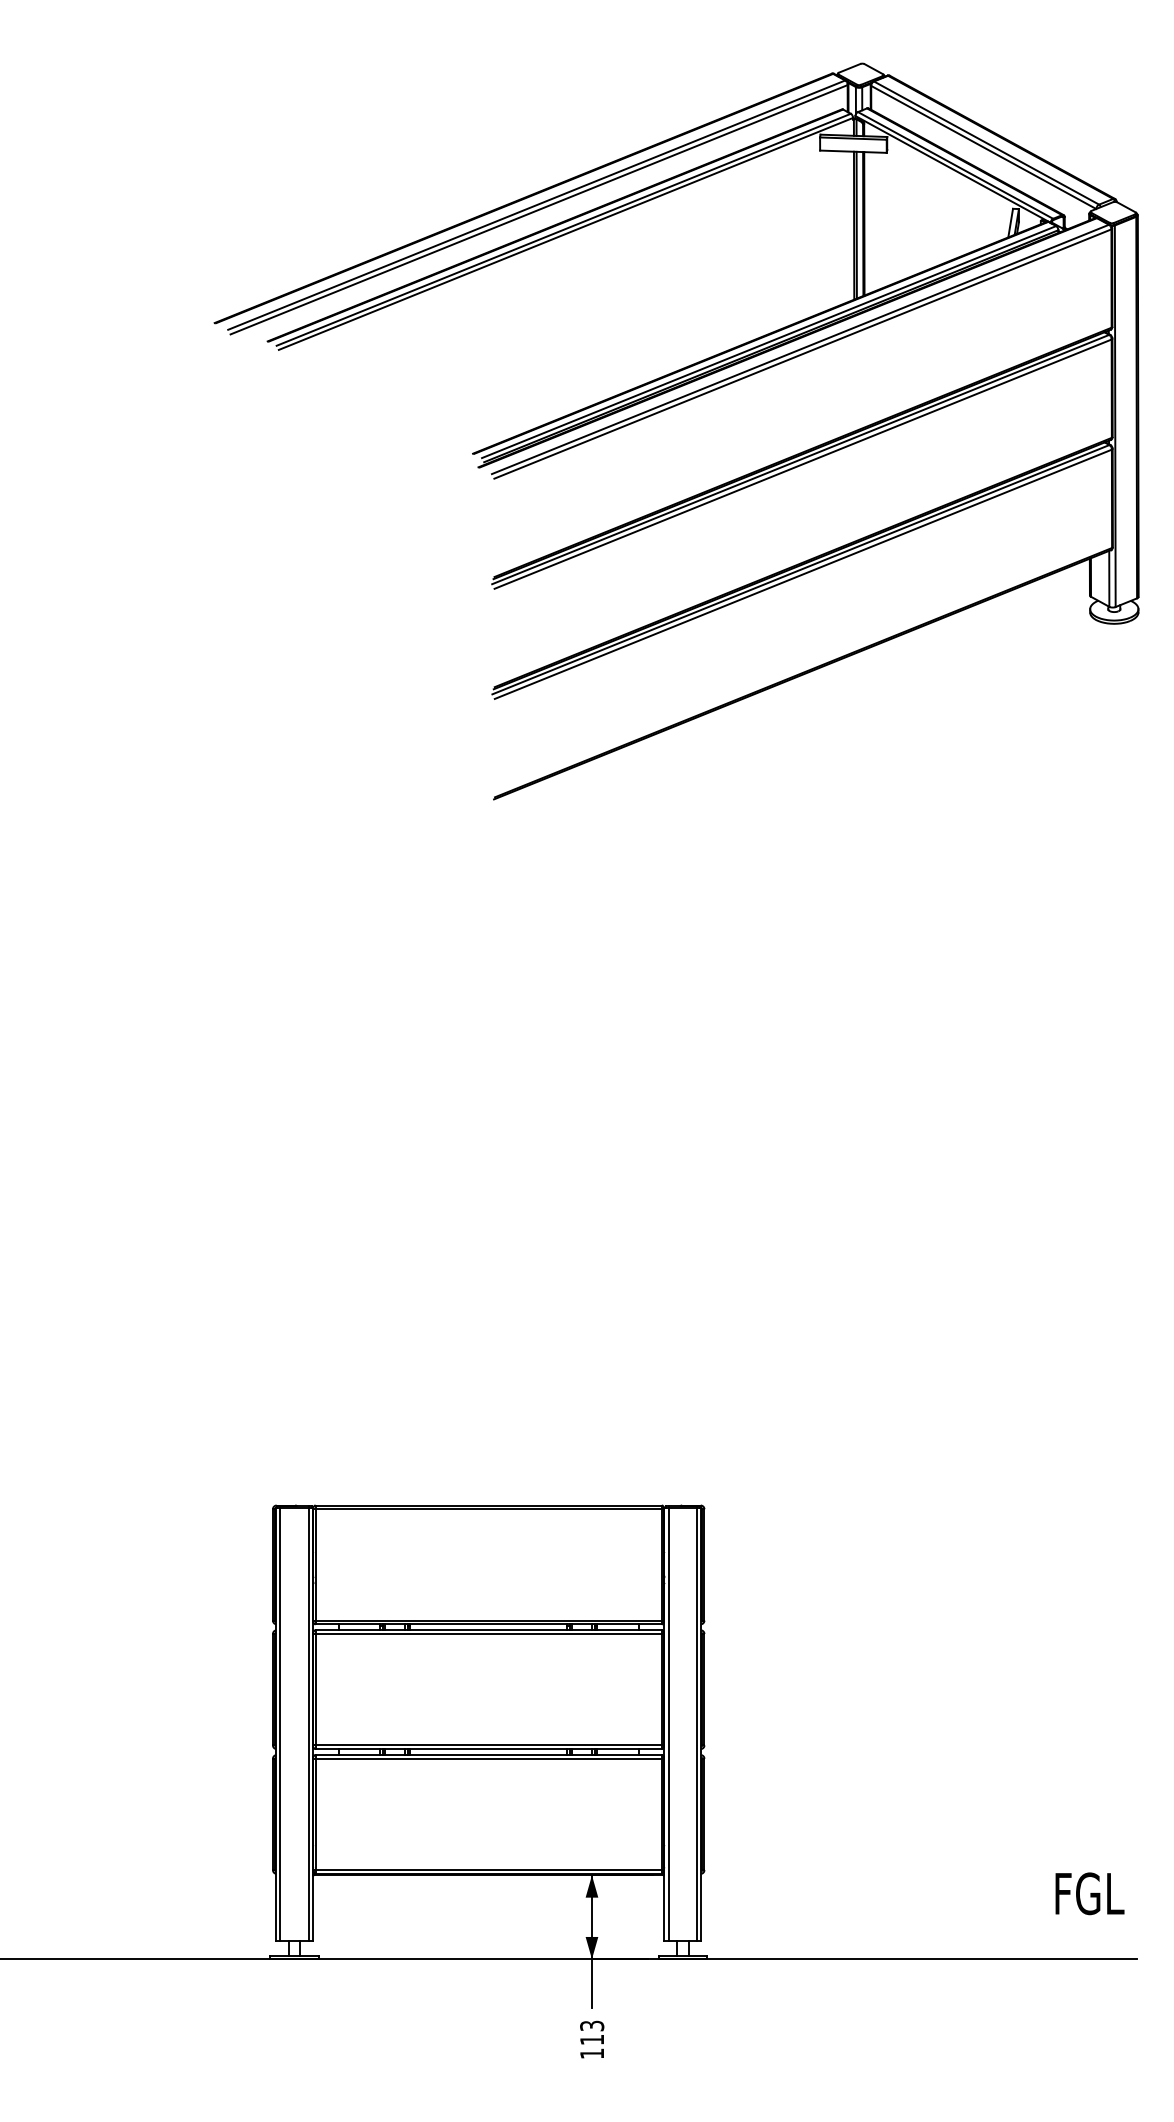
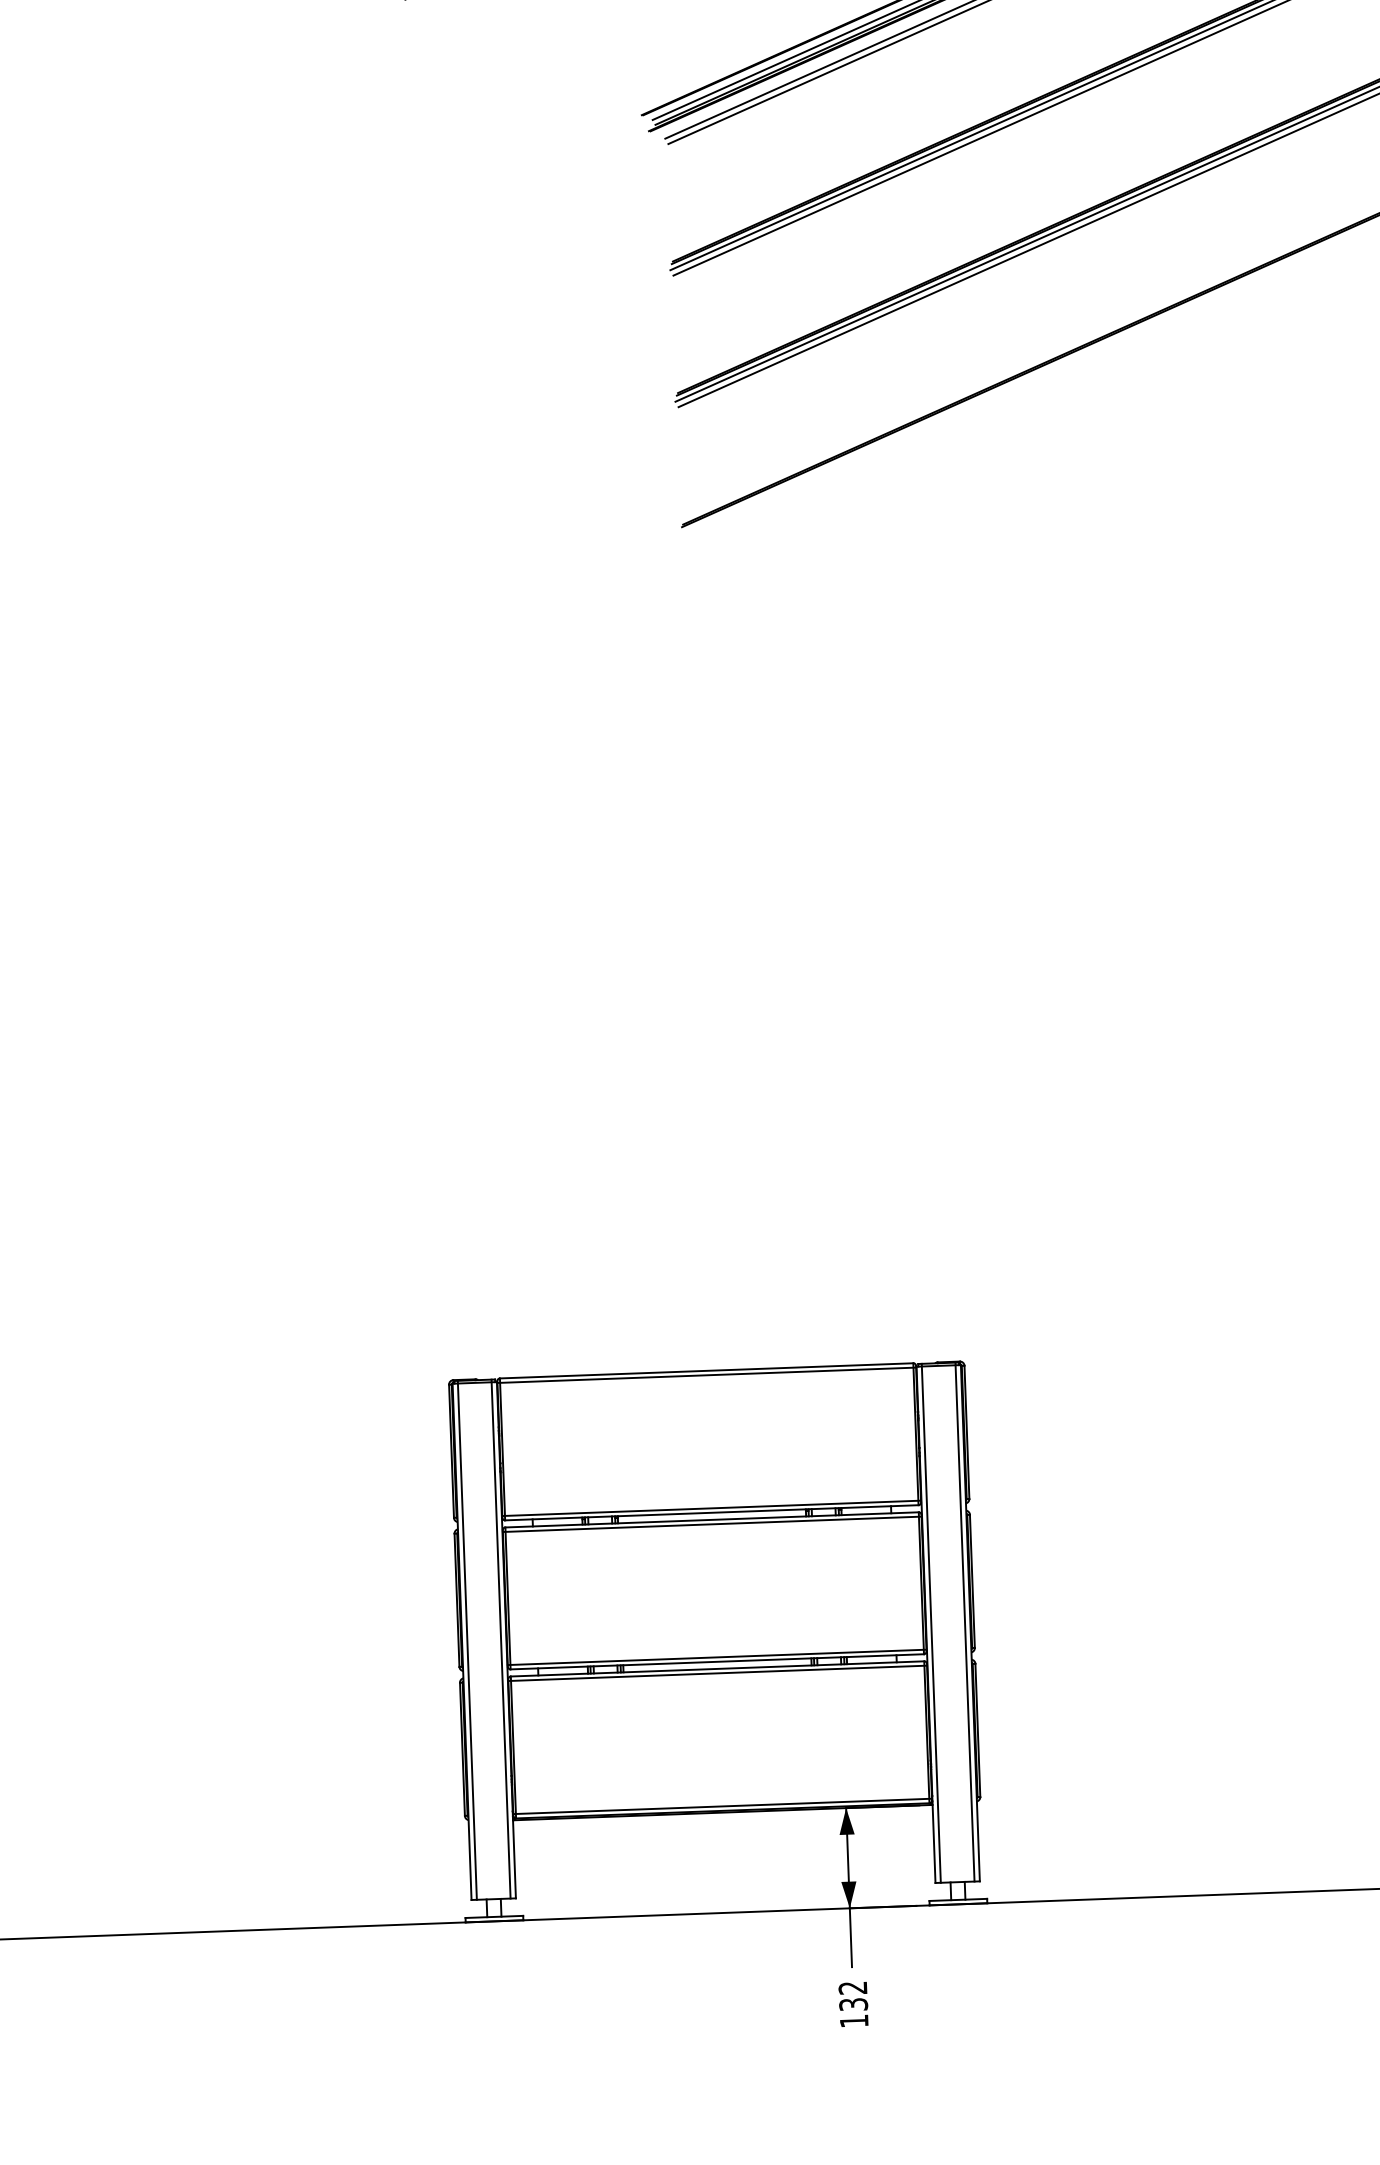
text: (592, 2032) -> (853, 1995), 113 -> 132

